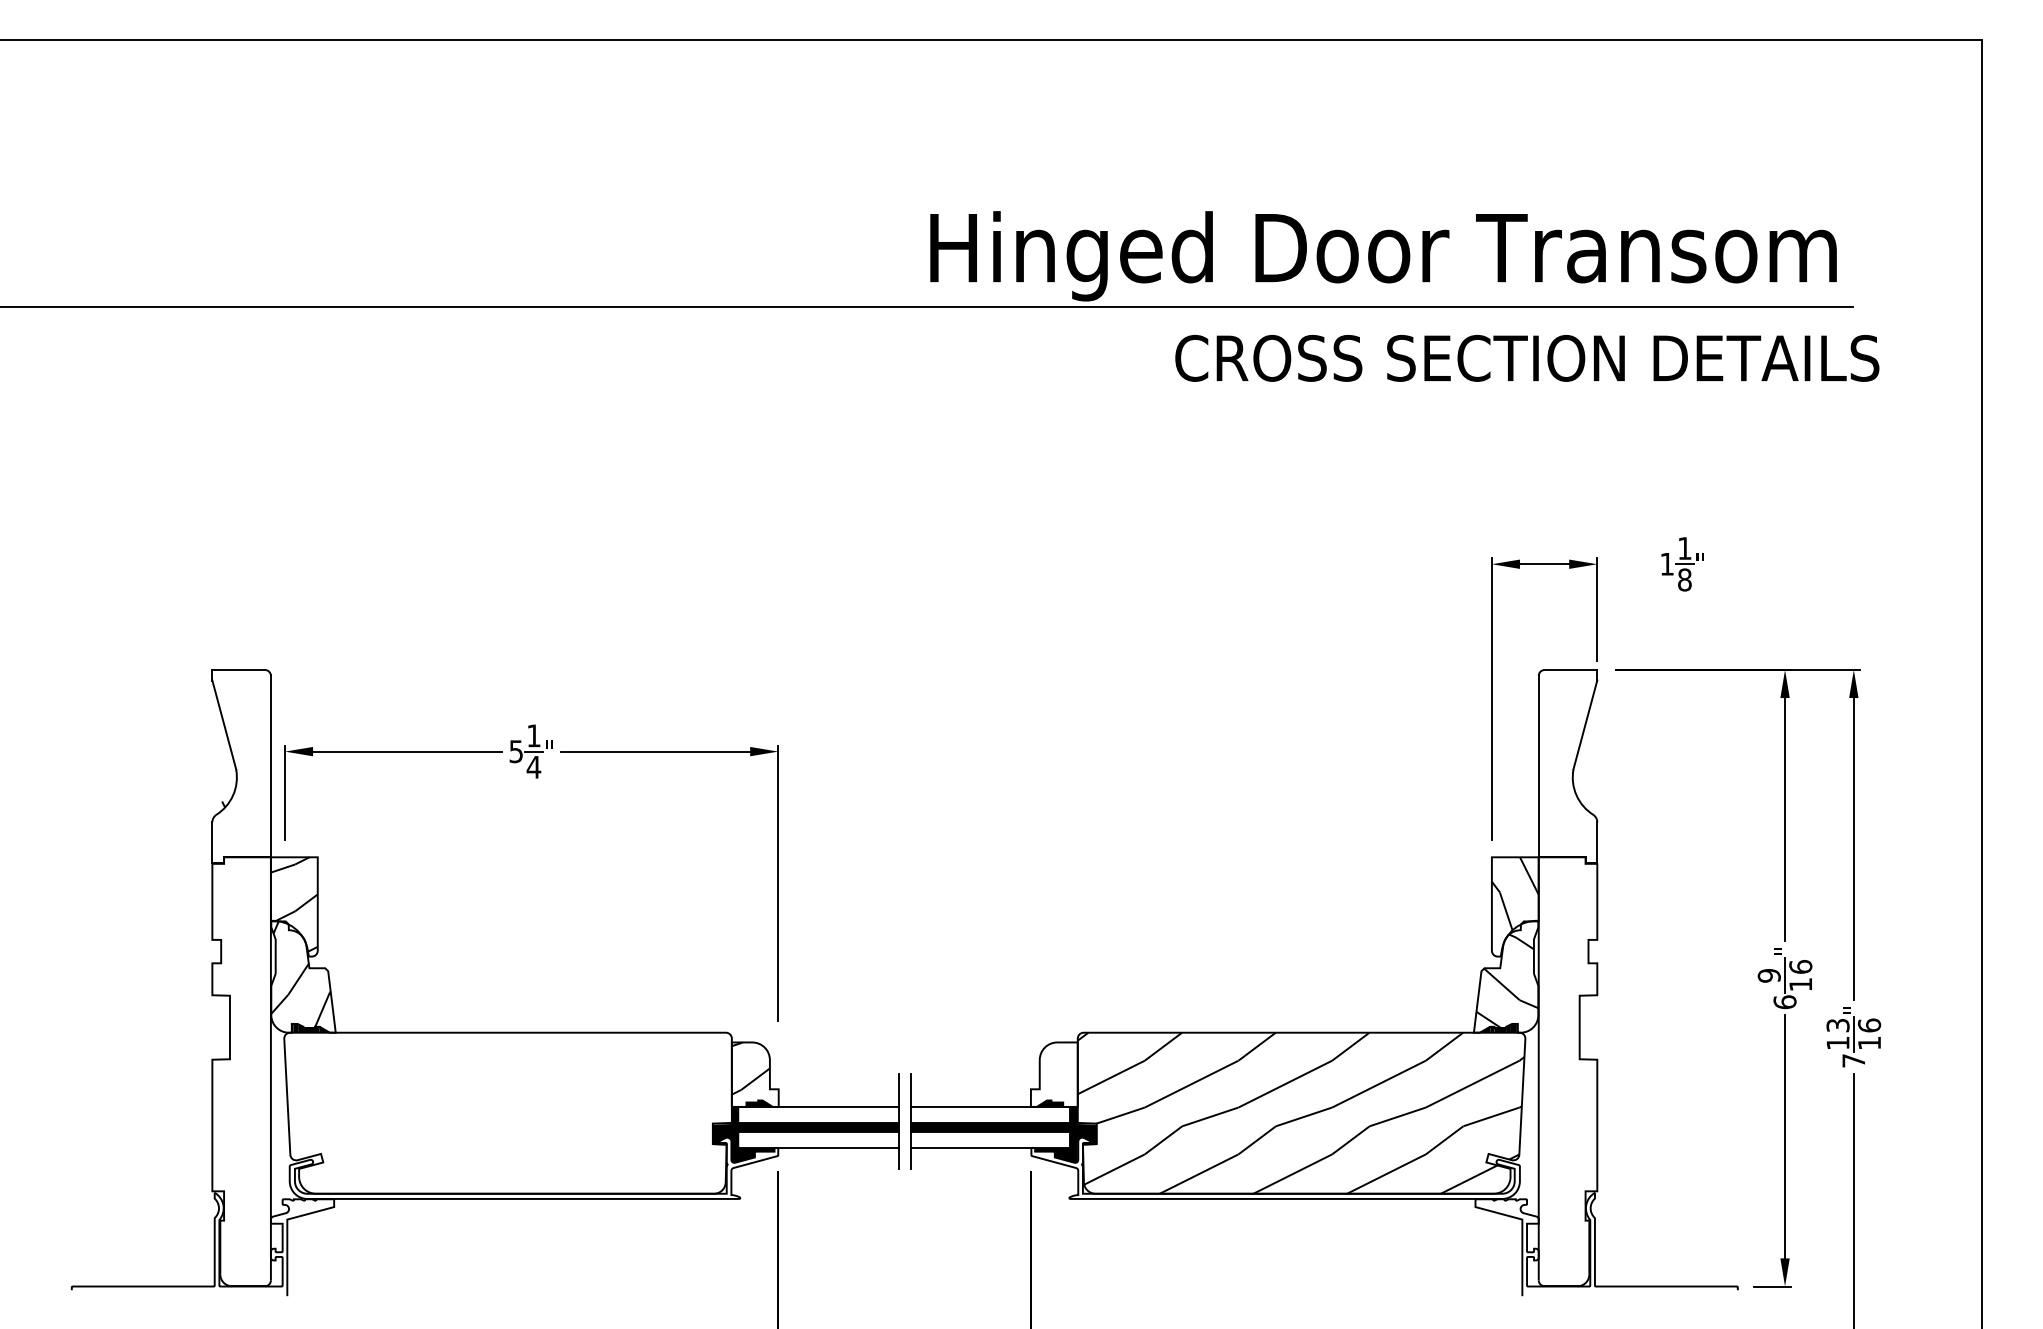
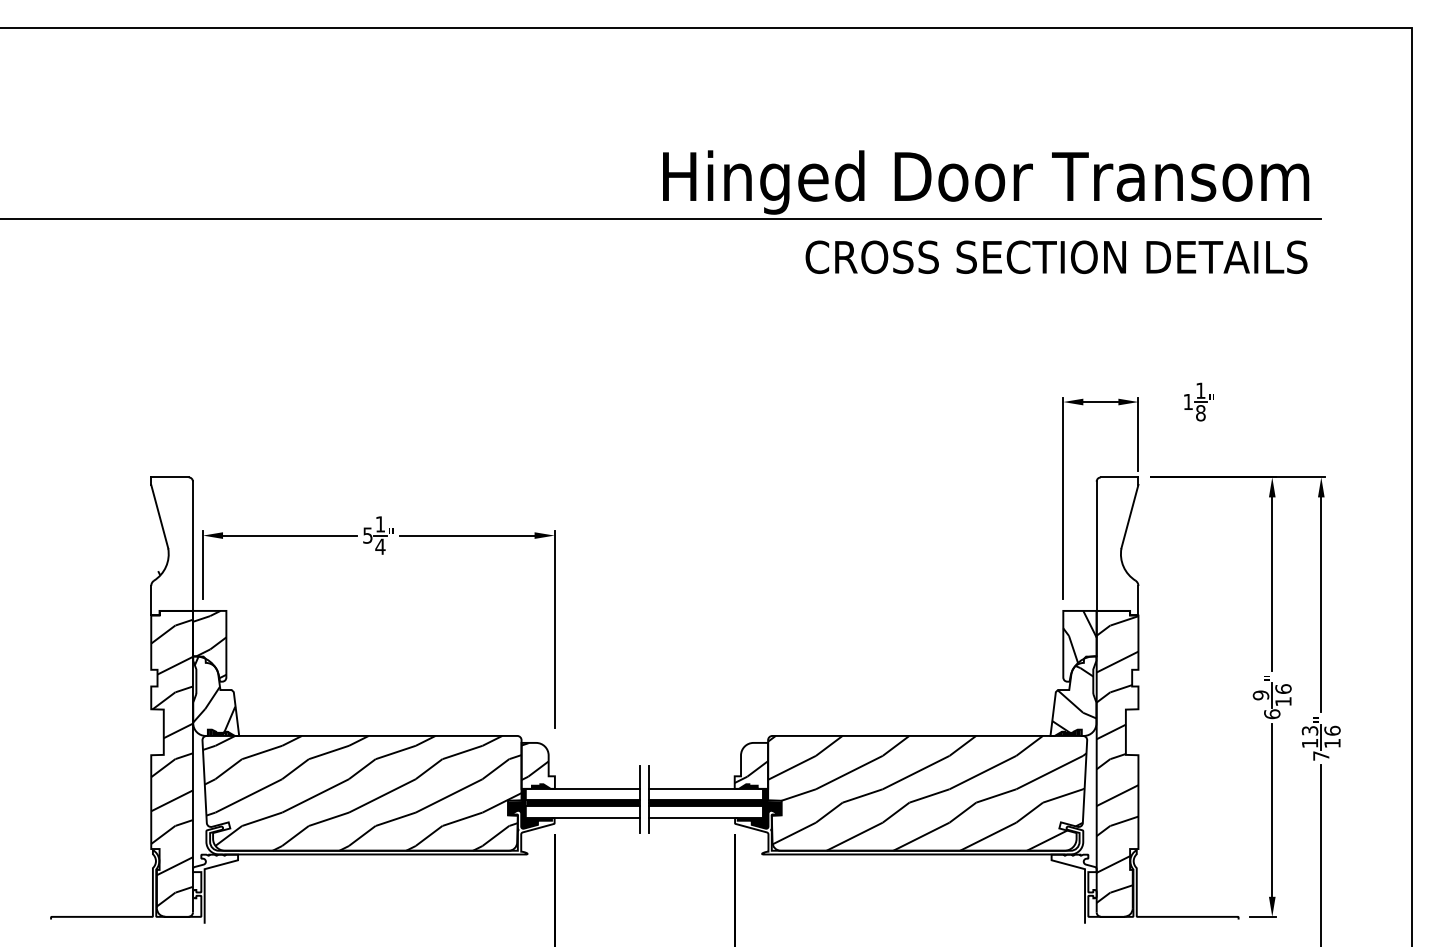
text: (1527, 357) -> (1056, 256), moved
hatch: (1567, 1065) -> (1117, 759), added
hatch: (240, 1069) -> (171, 762), added
hatch: (1054, 1083) -> (751, 772), added
hatch: (508, 1112) -> (362, 792), added

